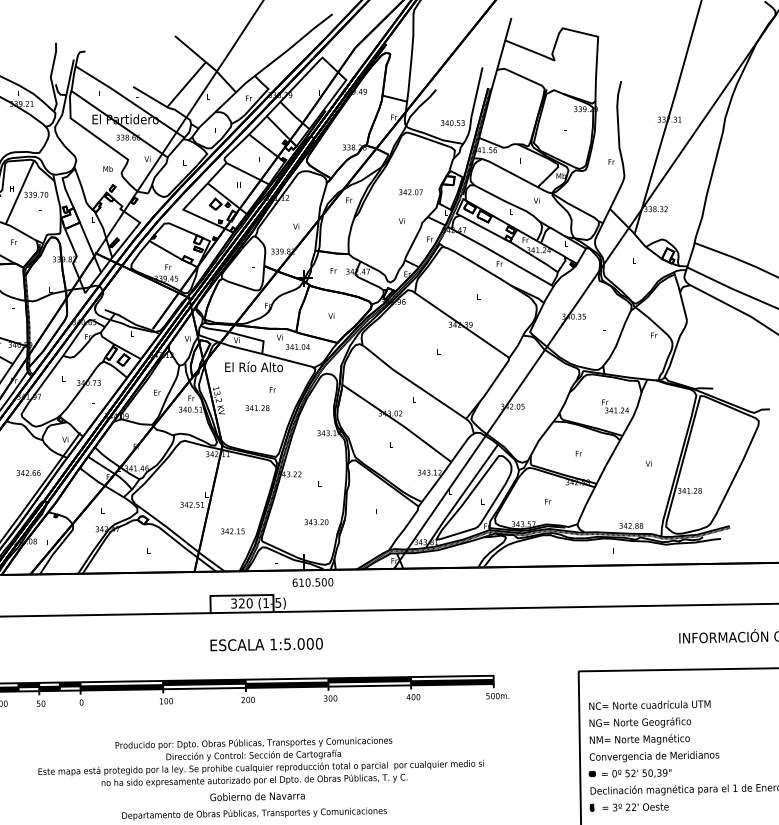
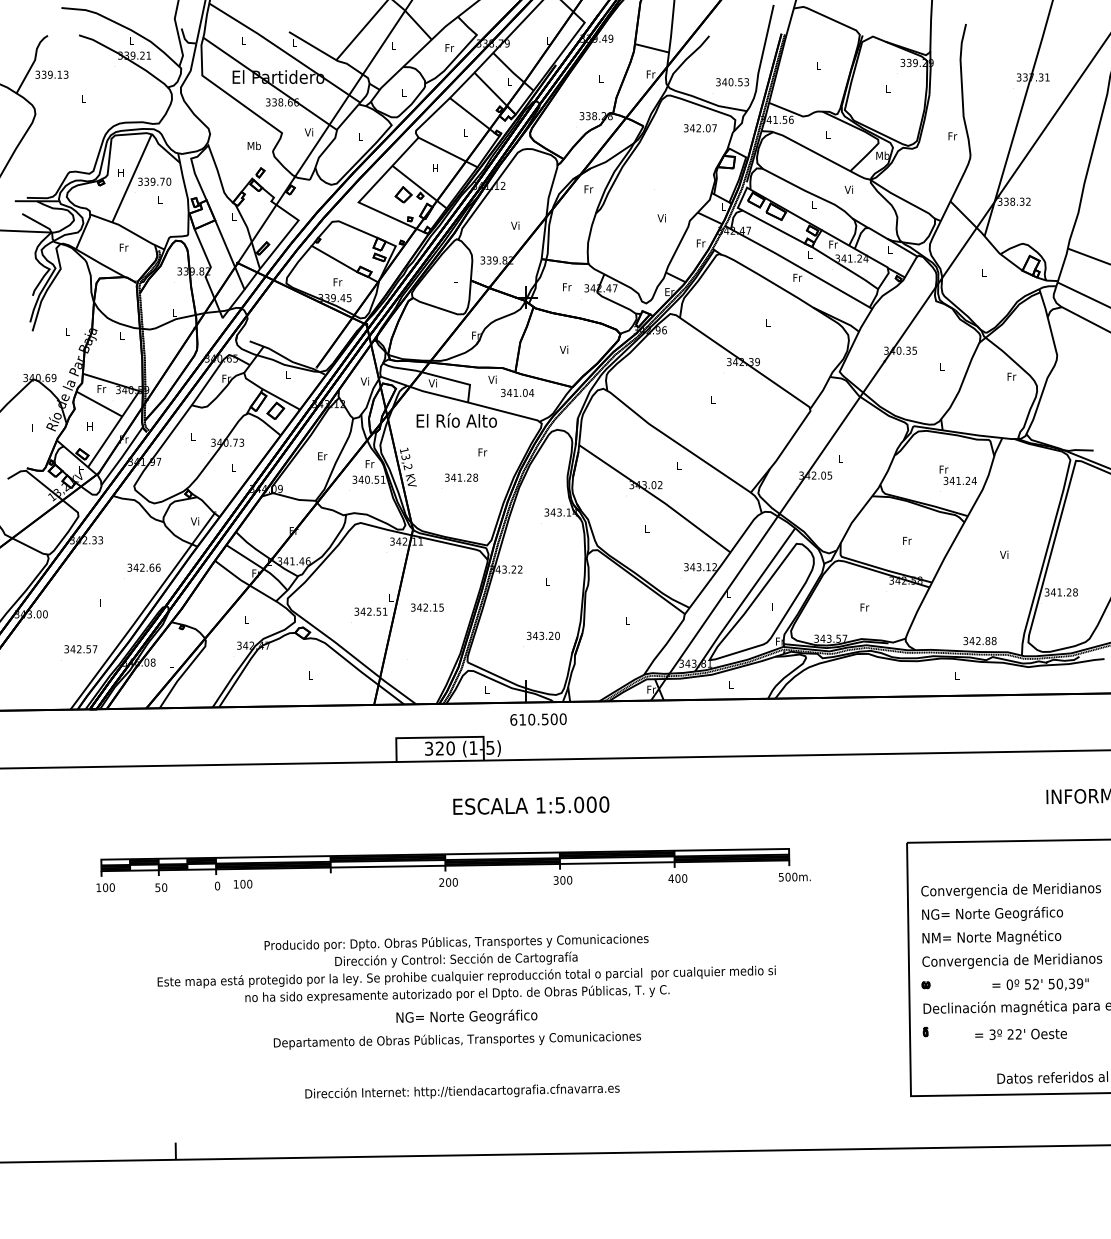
text: (411, 192) -> (700, 128), moved
text: (232, 531) -> (427, 607), moved
text: (266, 644) -> (531, 805), moved
text: (166, 700) -> (243, 883), moved
text: (653, 705) -> (1010, 890), NC= Norte cuadrícula UTM -> Convergencia de Meridianos
text: (636, 773) -> (1040, 984), moved
text: (261, 796) -> (466, 1016), Gobierno de Navarra -> NG= Norte Geográfico
text: (635, 806) -> (1020, 1033), moved

